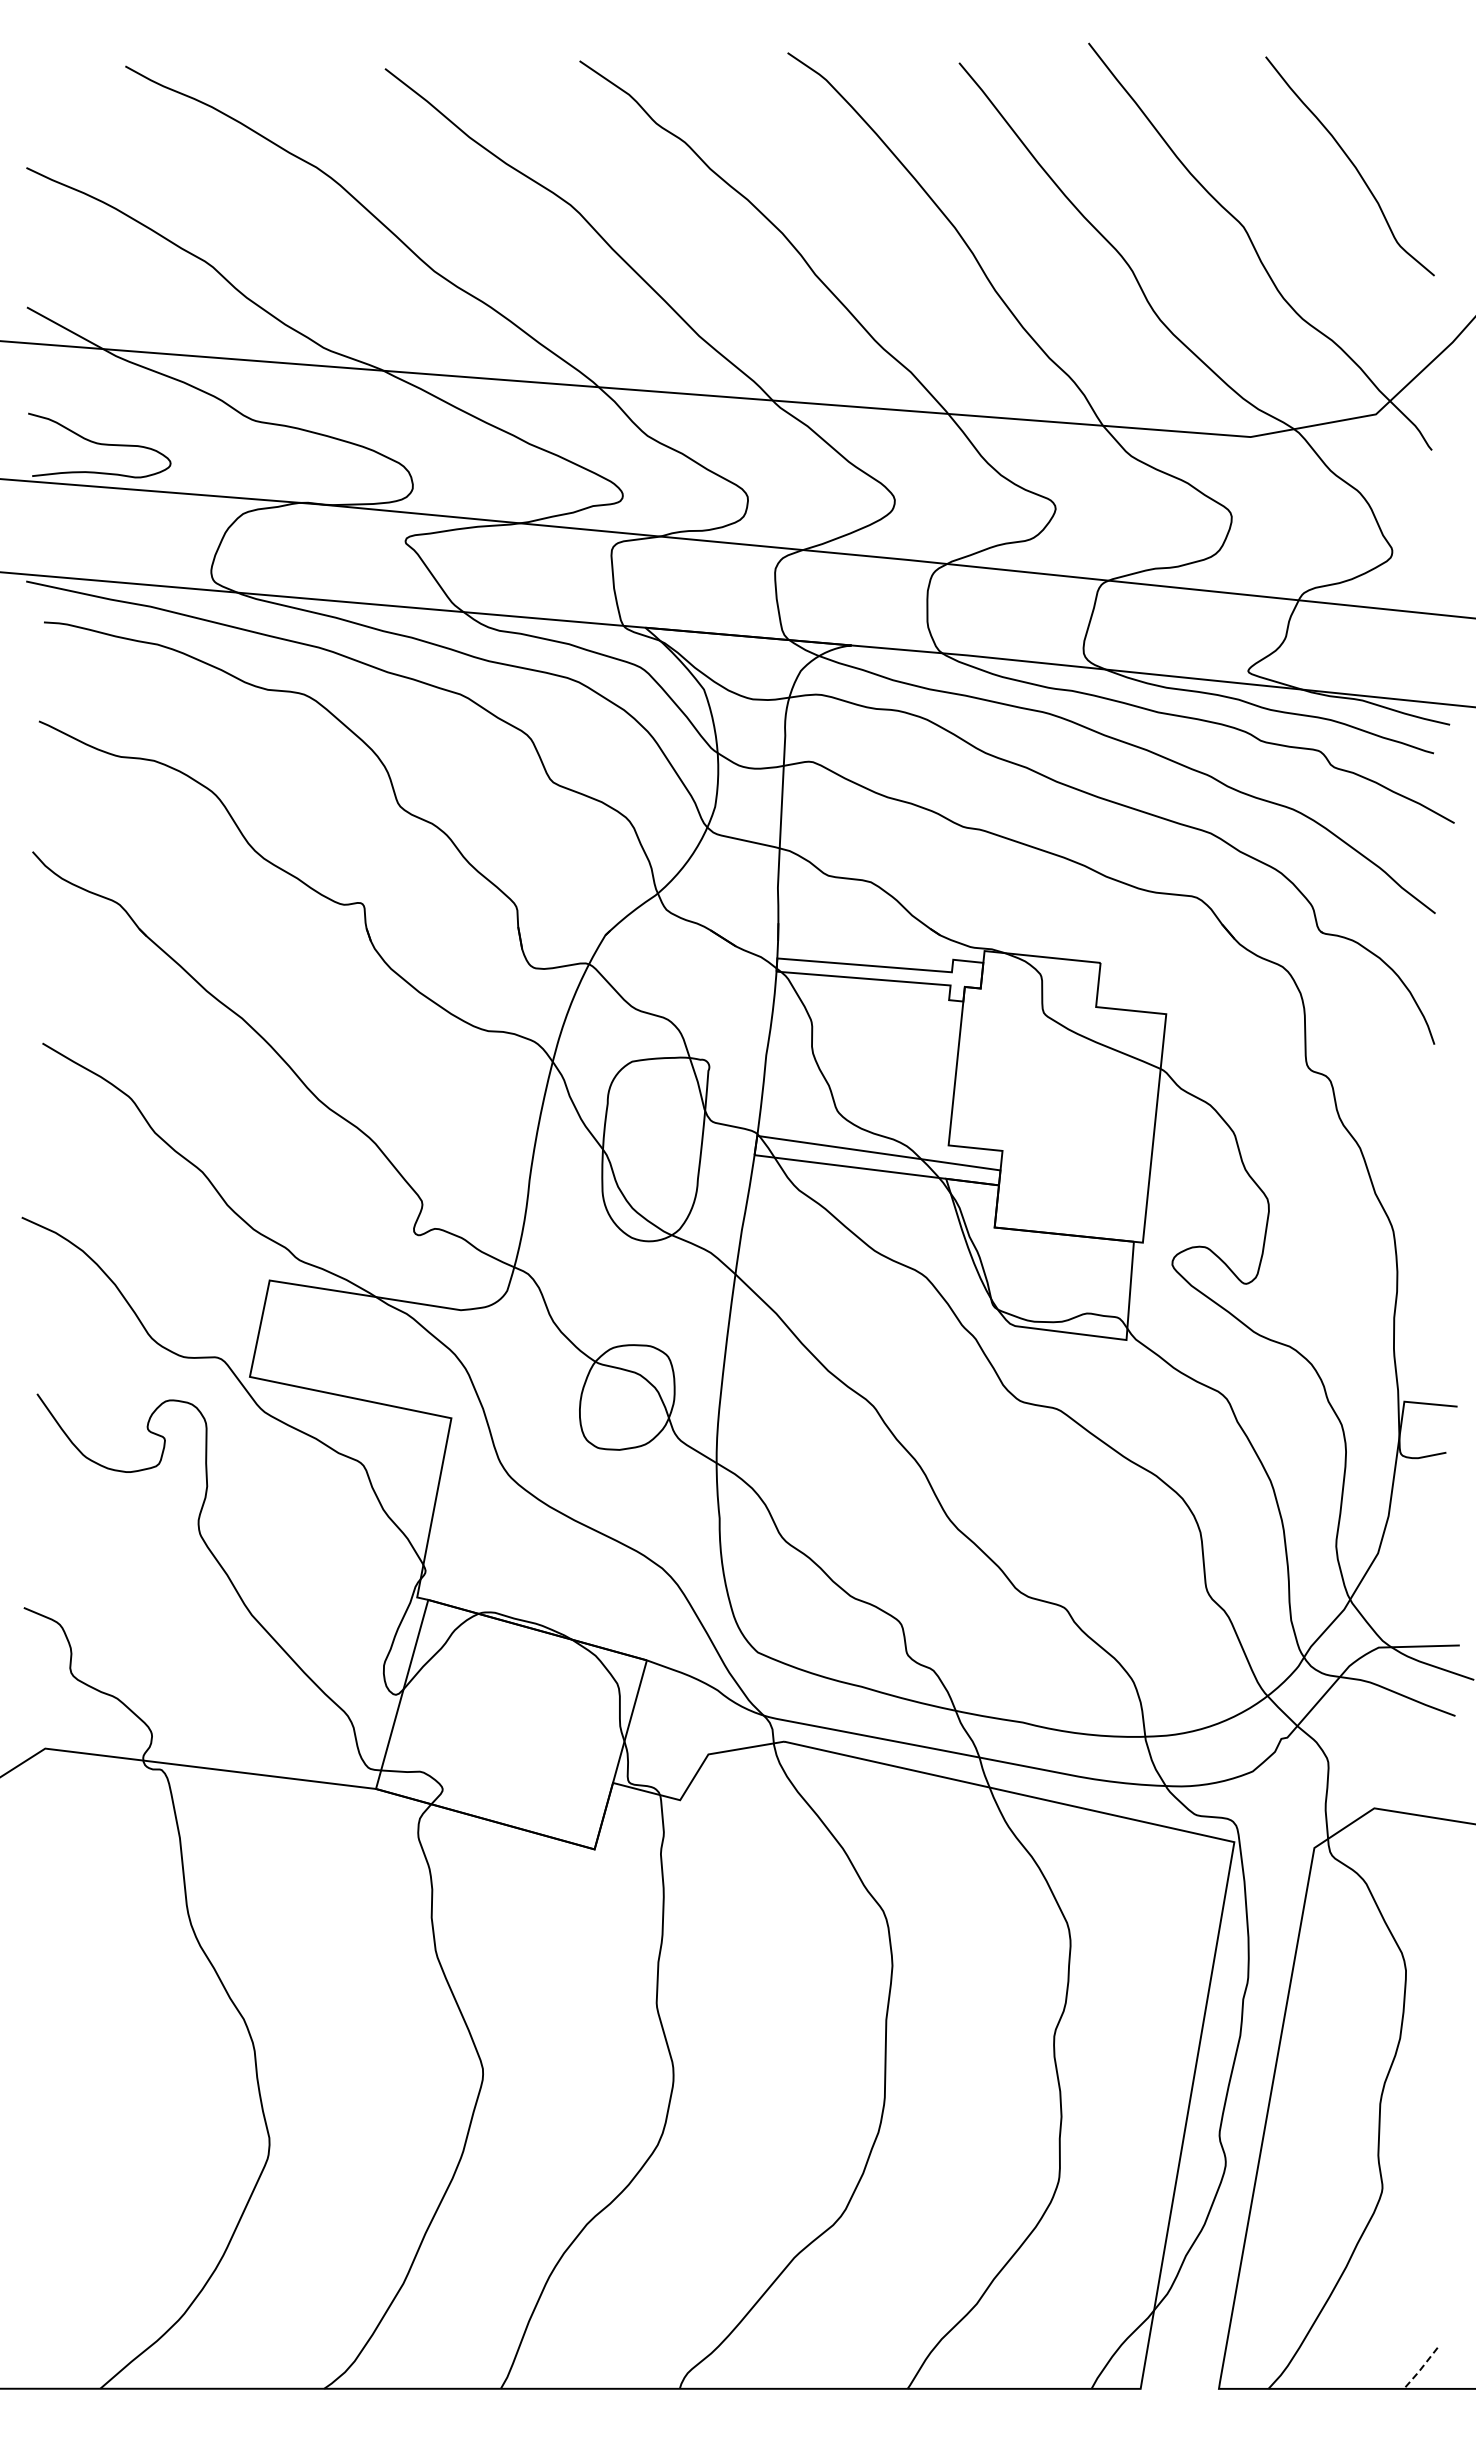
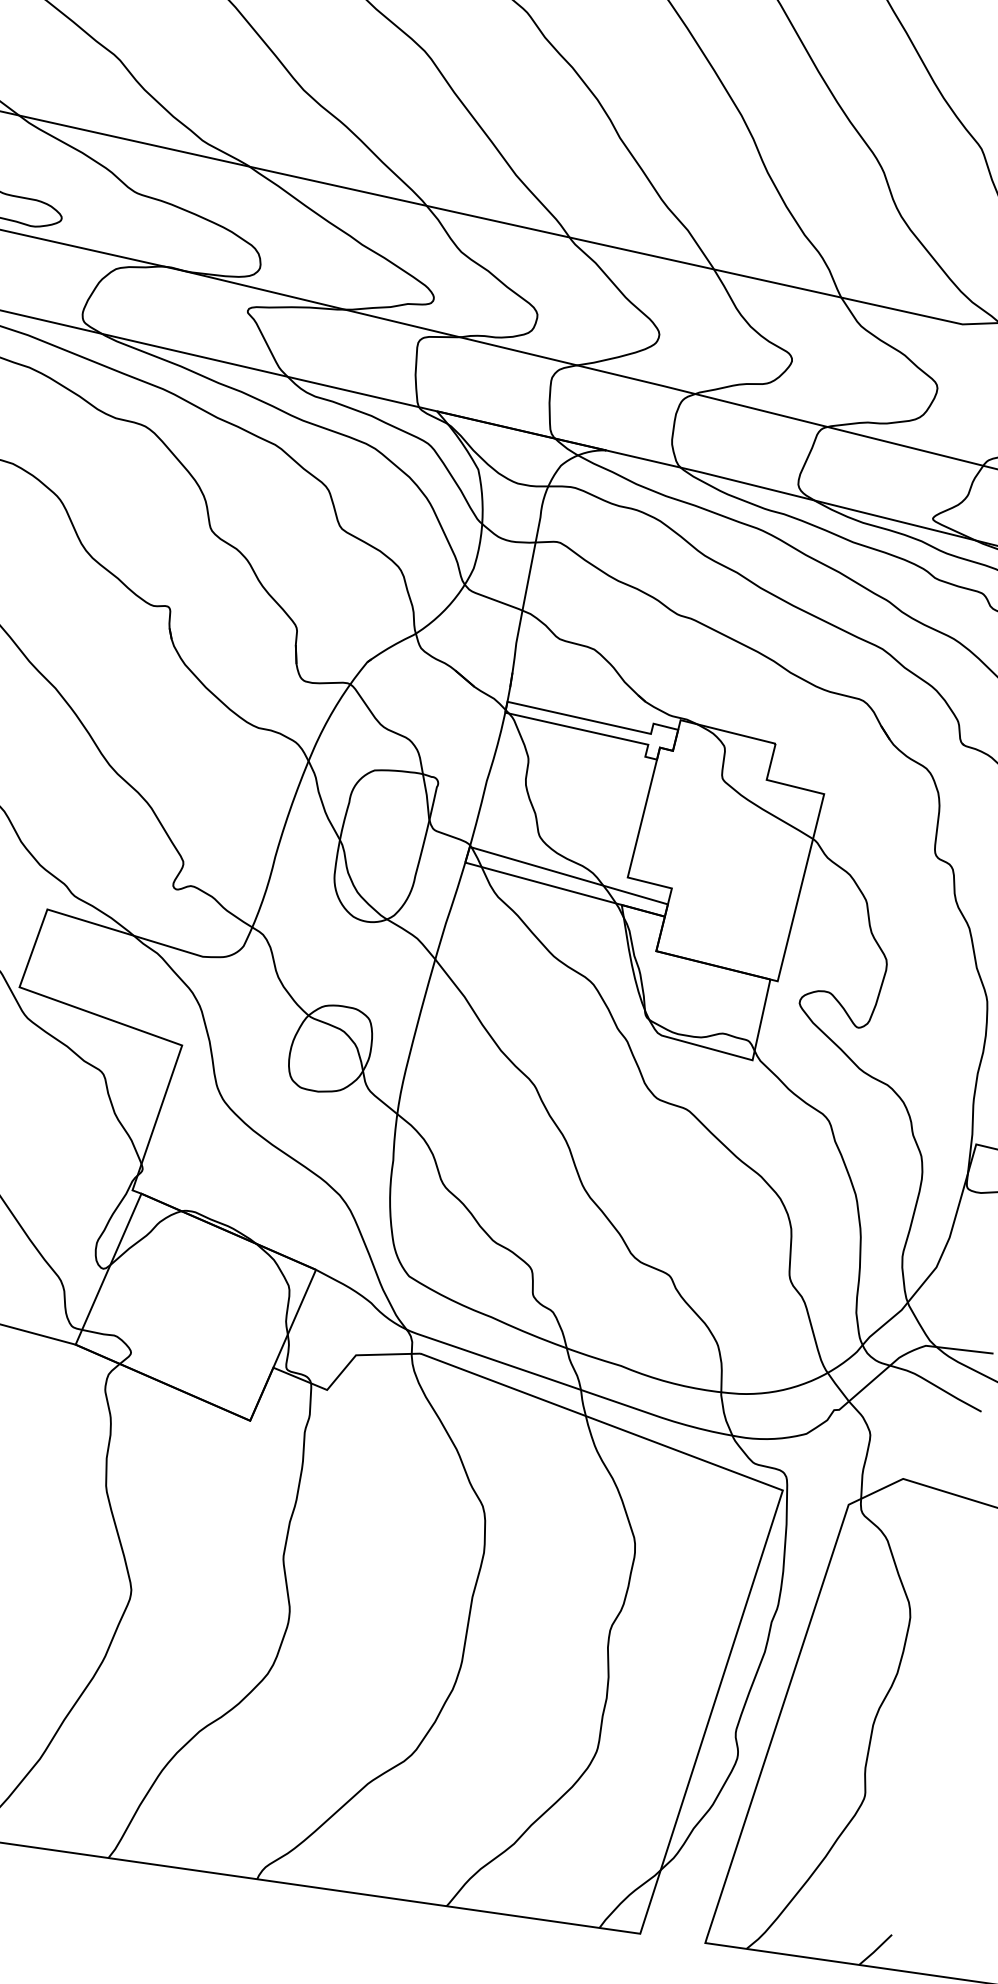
line: (1420, 2369) -> (875, 1950), dashed -> solid

